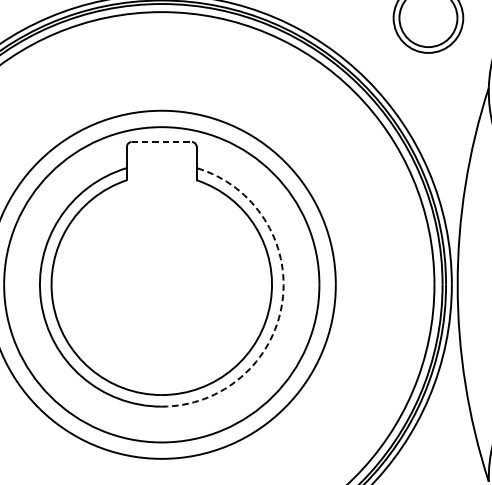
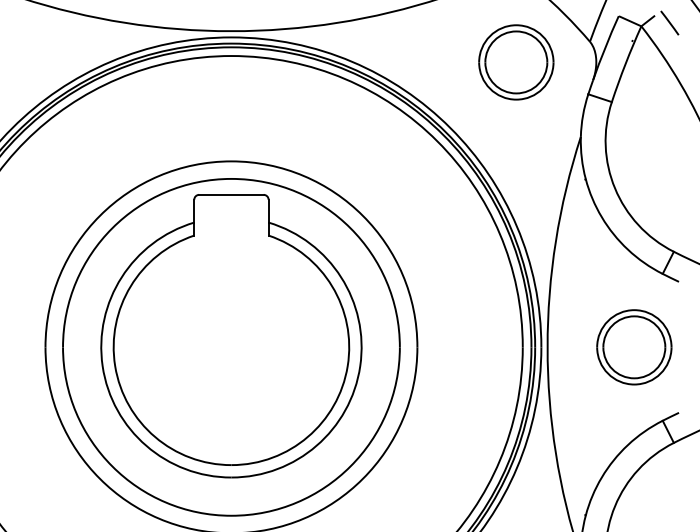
line: (161, 141) -> (231, 194), dashed -> solid
arc: (282, 302) -> (360, 366), dashed -> solid

